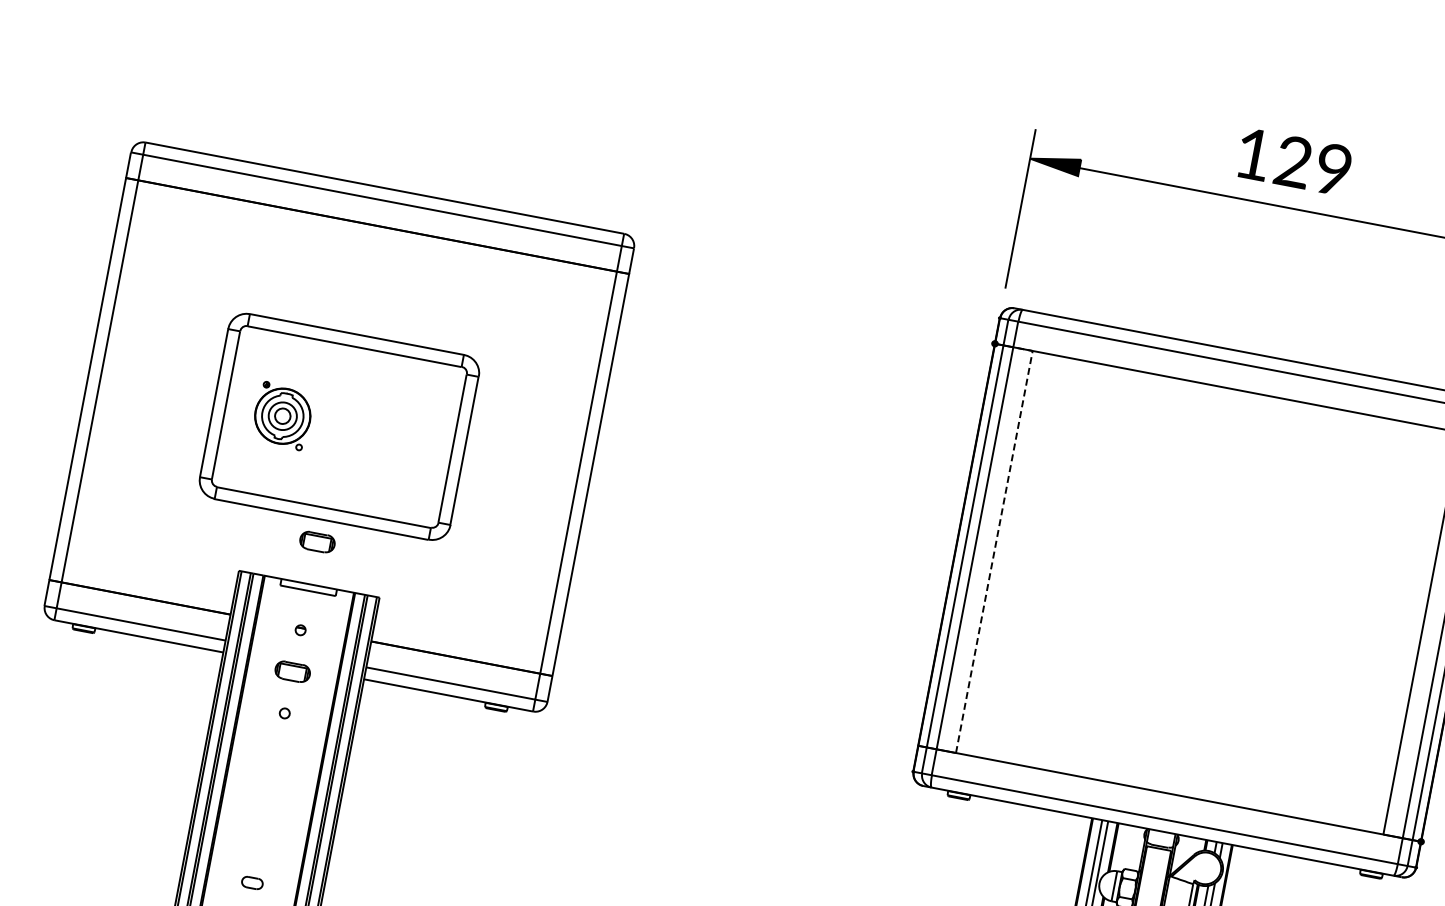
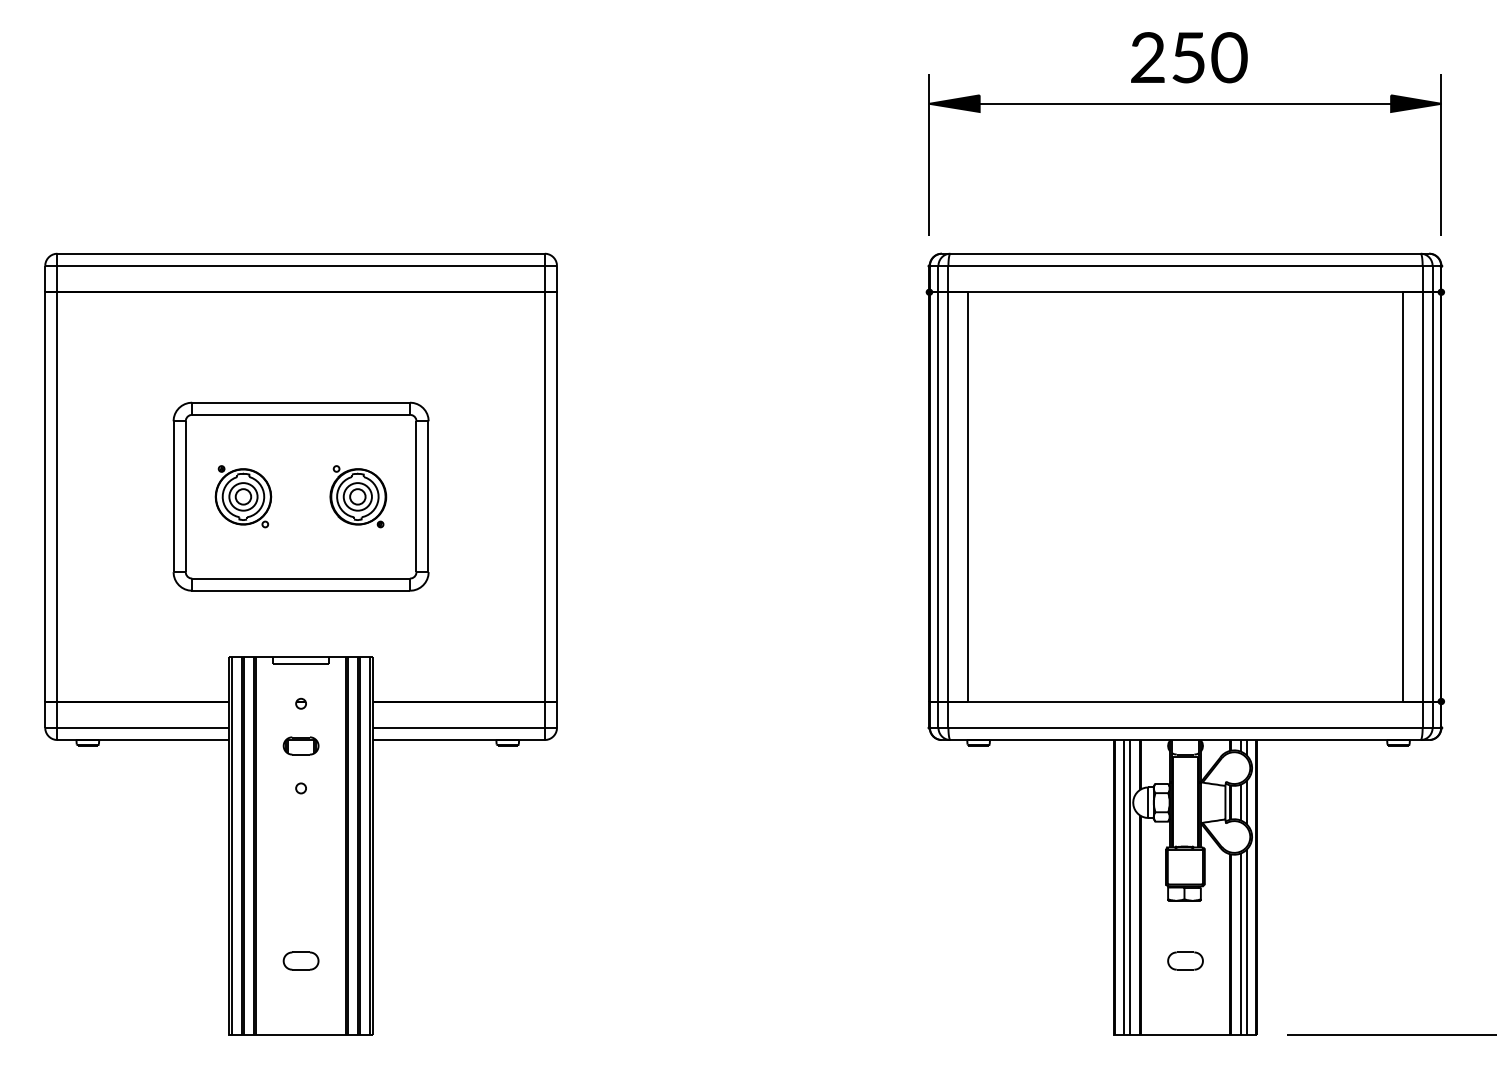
text: (1294, 161) -> (1189, 57), 129 -> 250
part: (395, 437) -> (358, 496), added
line: (996, 540) -> (967, 485), dashed -> solid
part: (316, 541) -> (300, 613), removed
part: (251, 882) -> (300, 960), size x1.67

